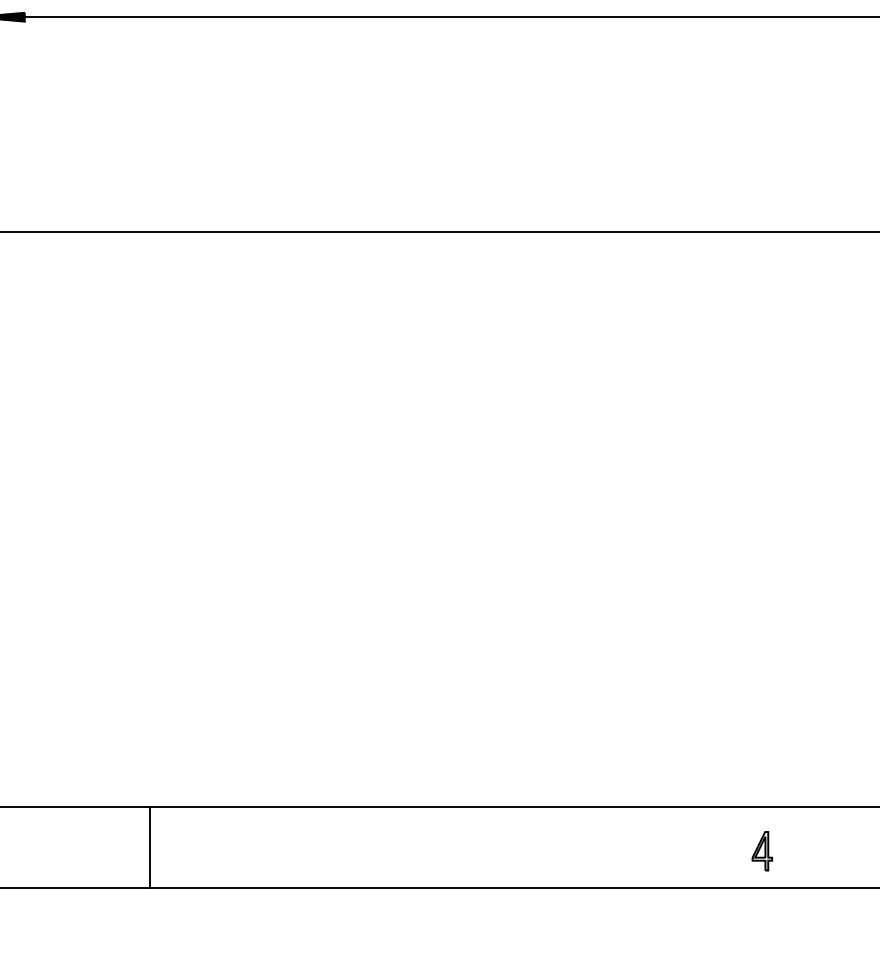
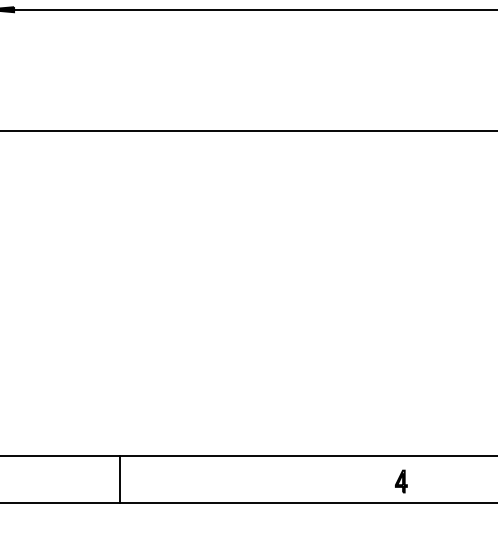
line: (149, 847) -> (119, 479), moved
part: (762, 851) -> (401, 481), moved

